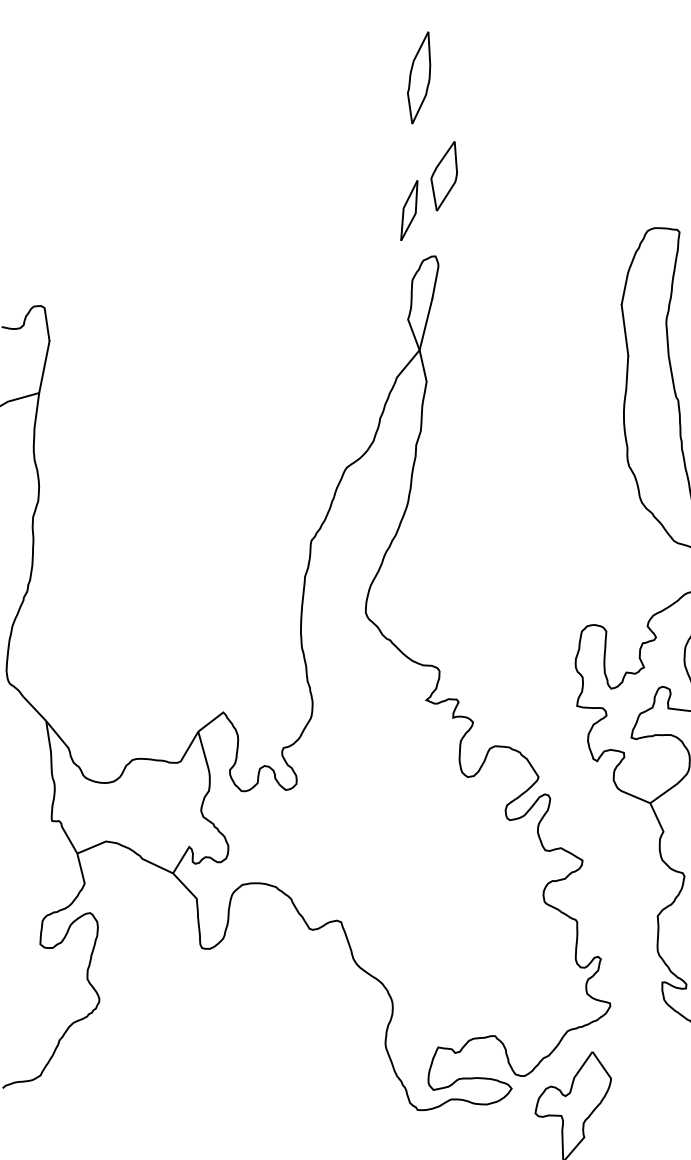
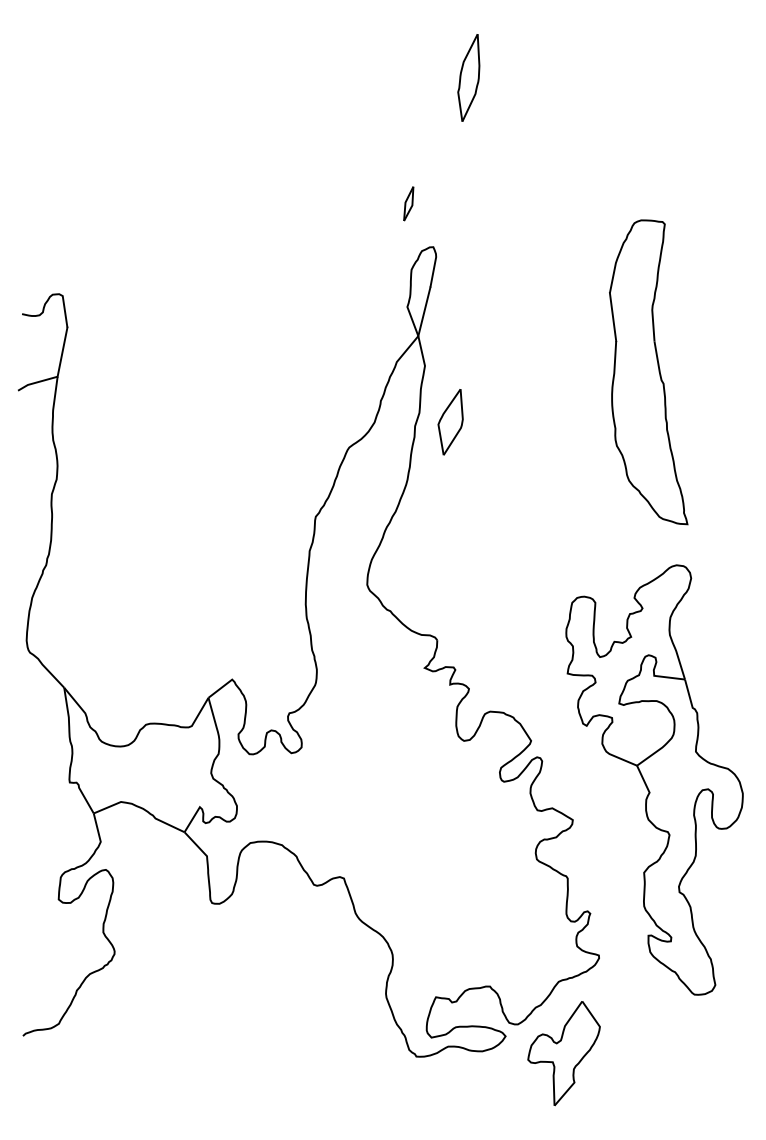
part: (418, 77) -> (468, 77), moved
part: (444, 176) -> (450, 422), moved
part: (409, 210) -> (408, 203), size x0.6

